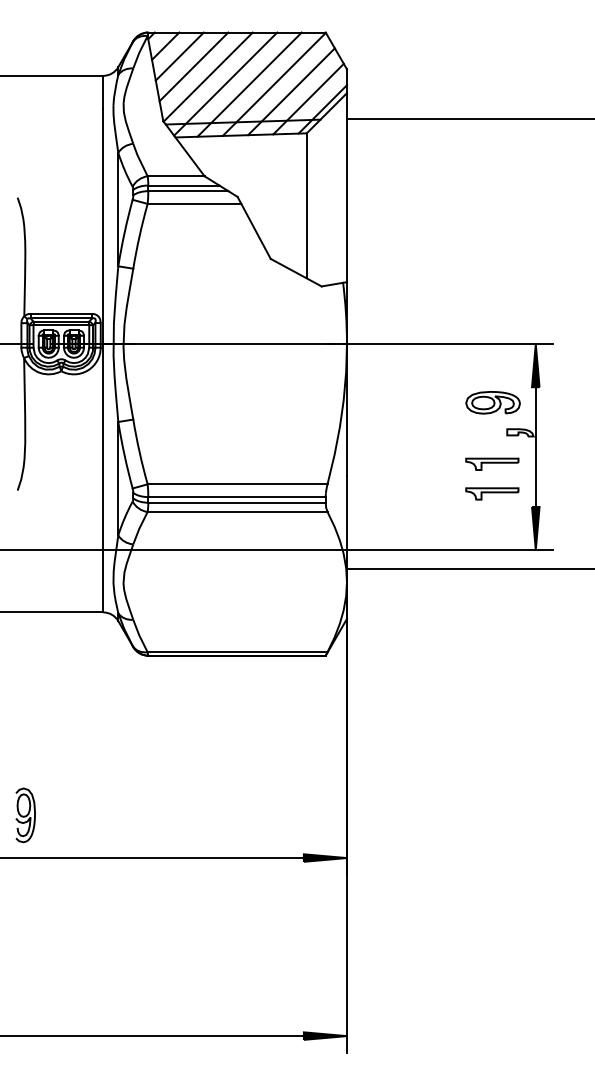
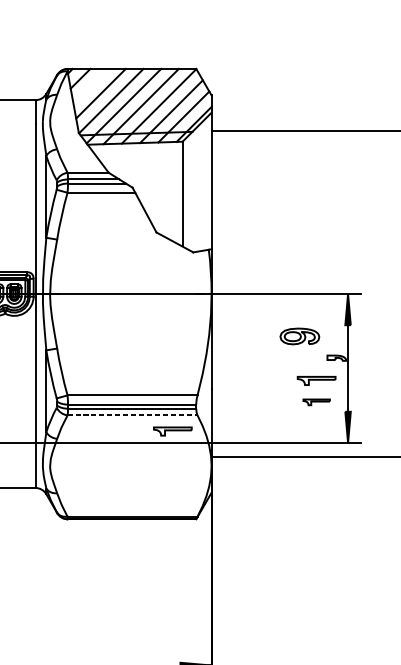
line: (179, 56) -> (90, 86), removed
part: (492, 402) -> (299, 336), moved
part: (492, 493) -> (316, 402), size x0.7
line: (237, 512) -> (132, 415), solid -> dashed
part: (293, 533) -> (172, 430), added

